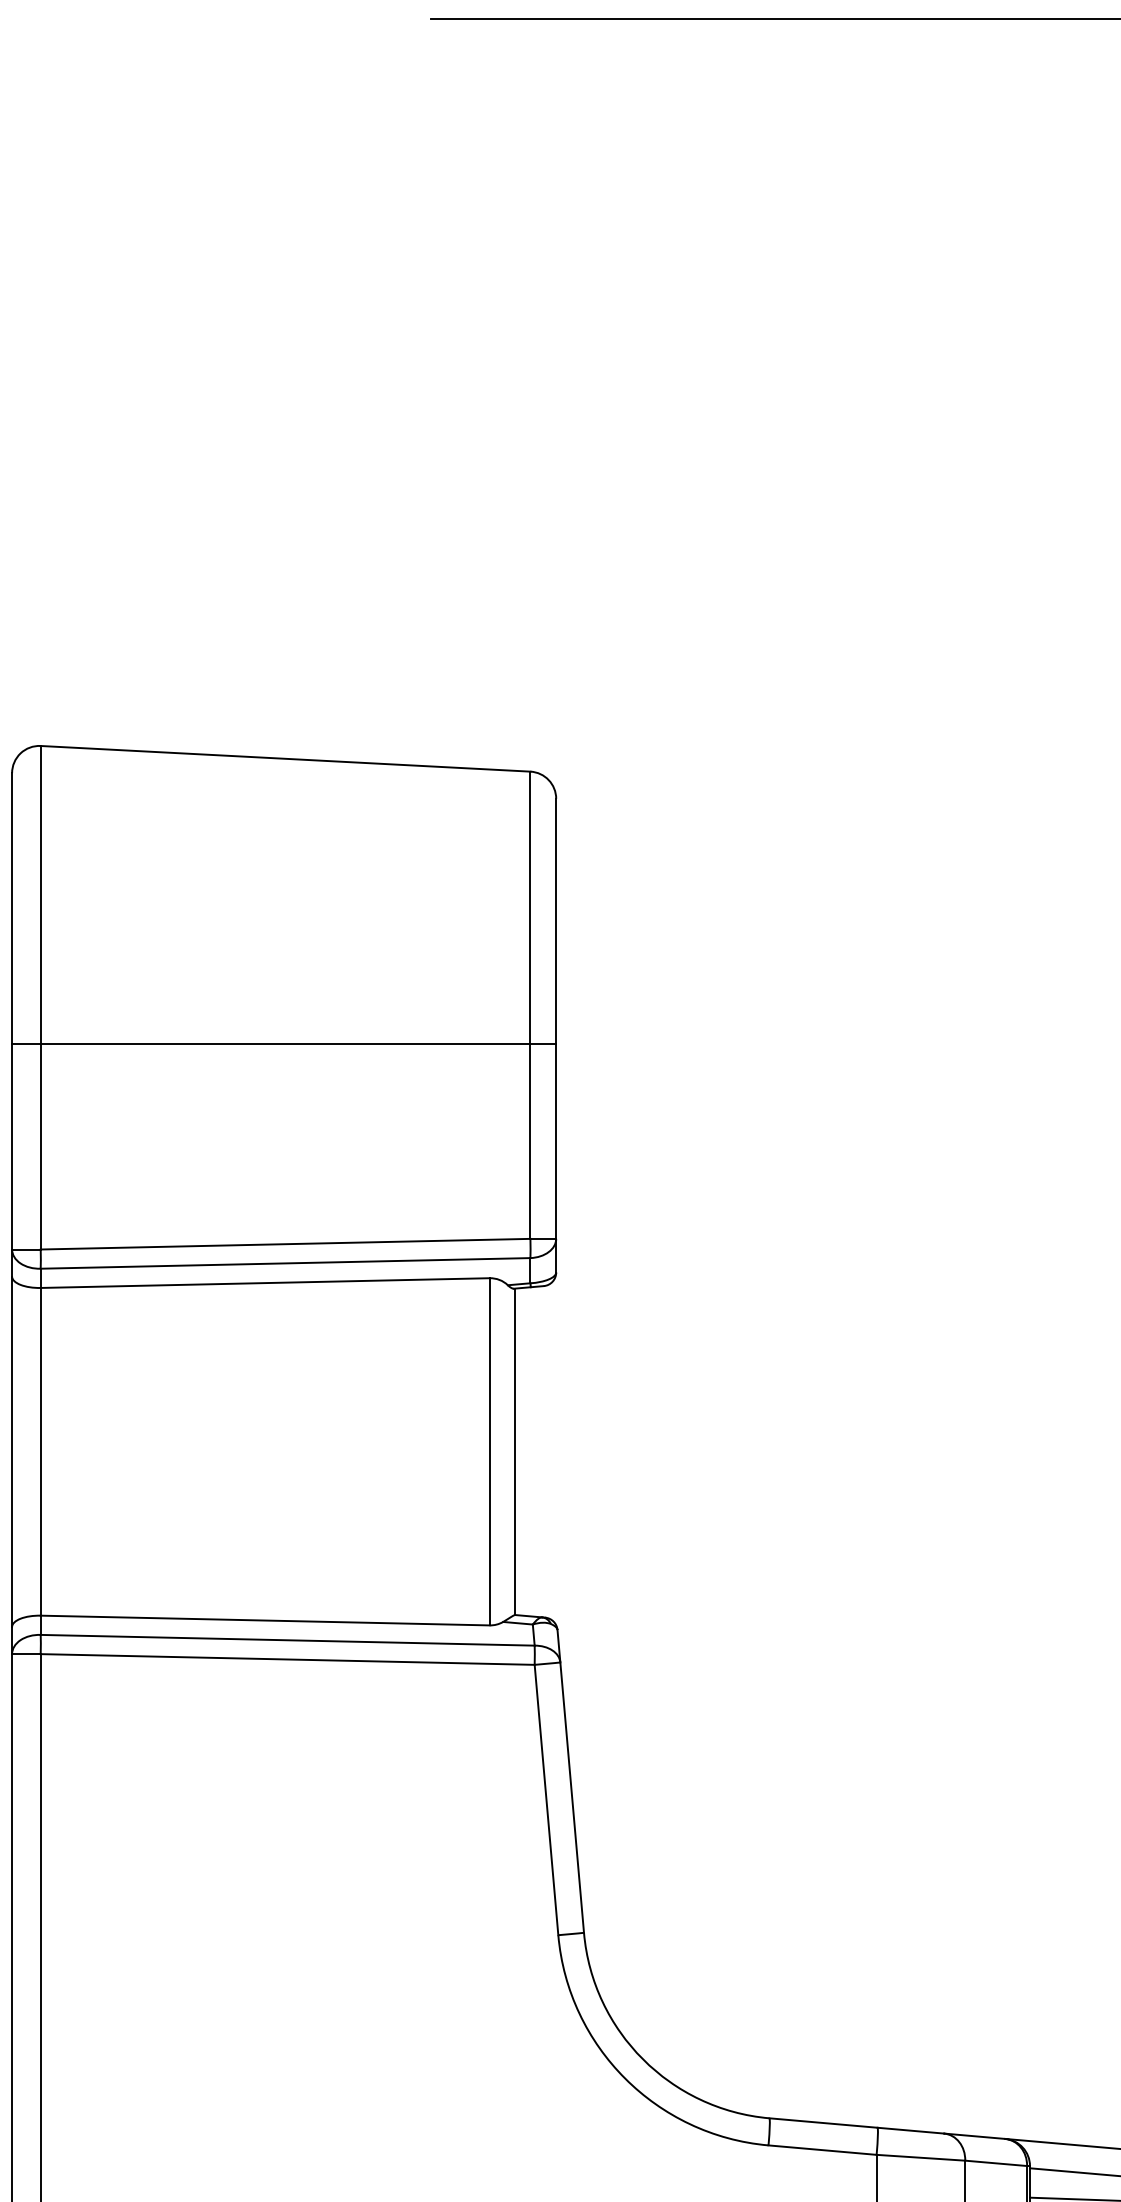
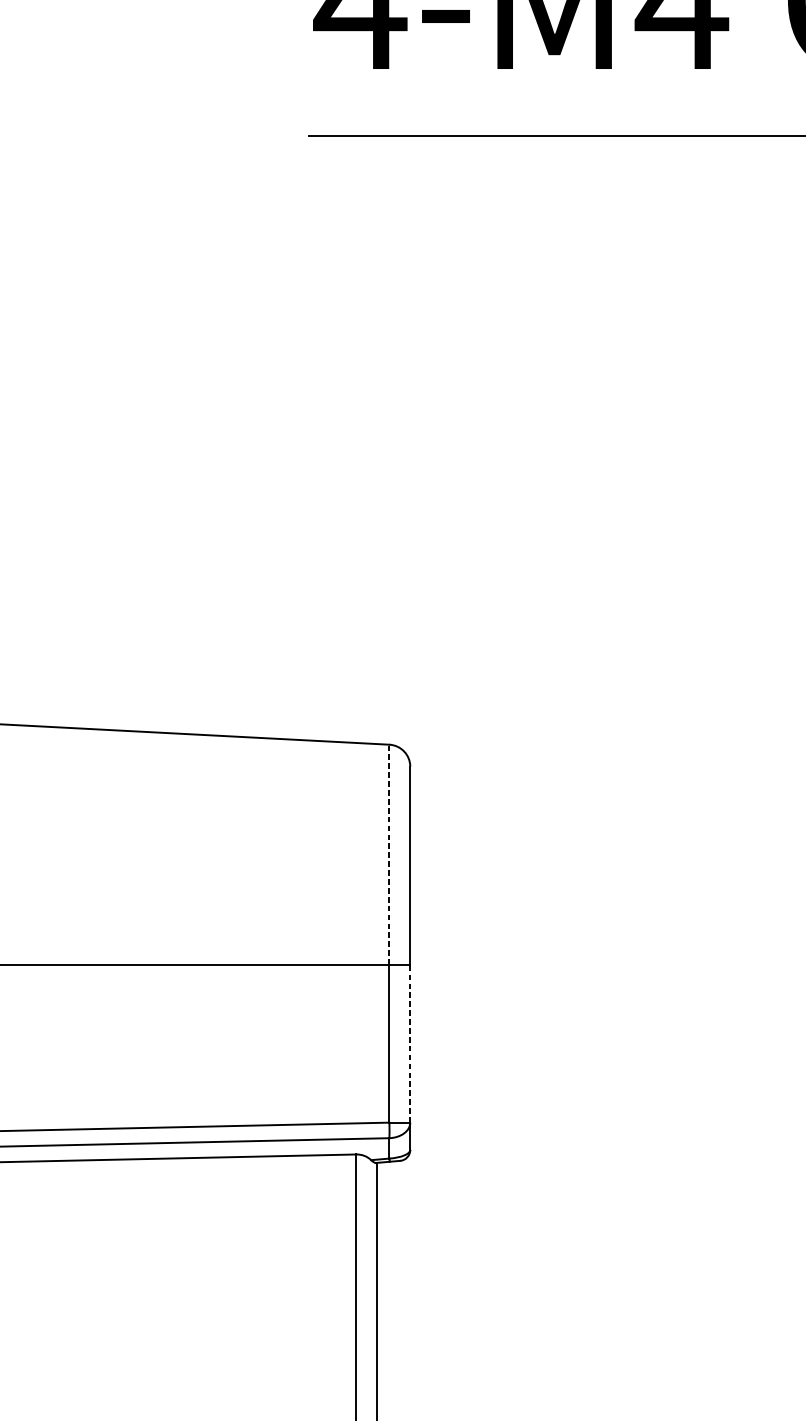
line: (530, 907) -> (389, 854), solid -> dashed
line: (556, 1141) -> (410, 1043), solid -> dashed

